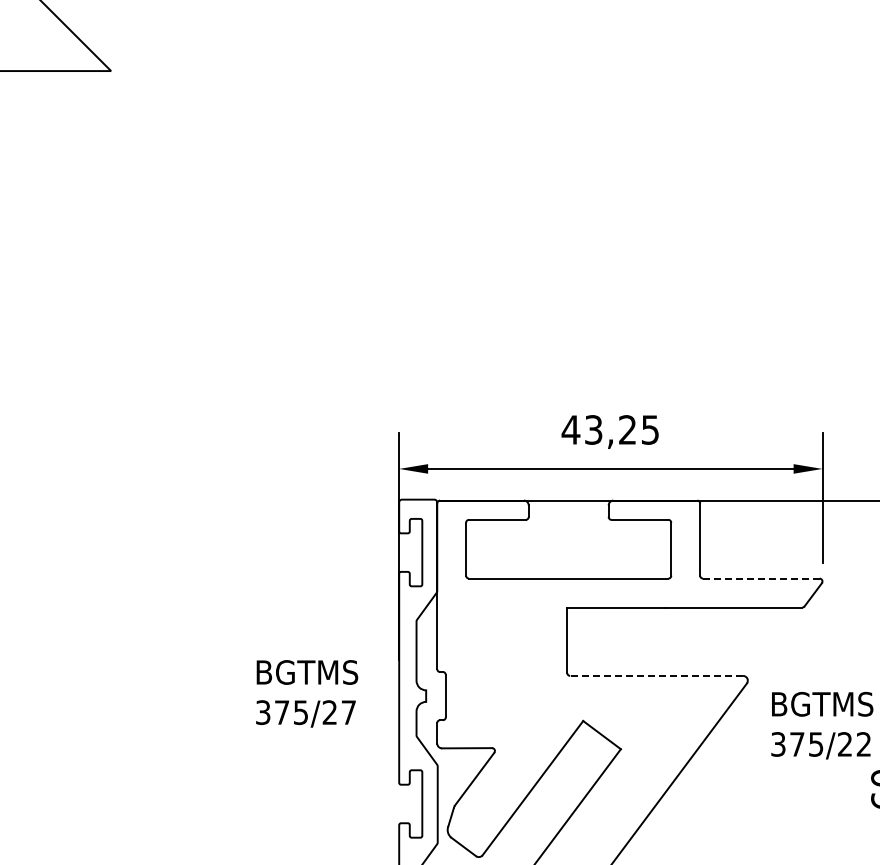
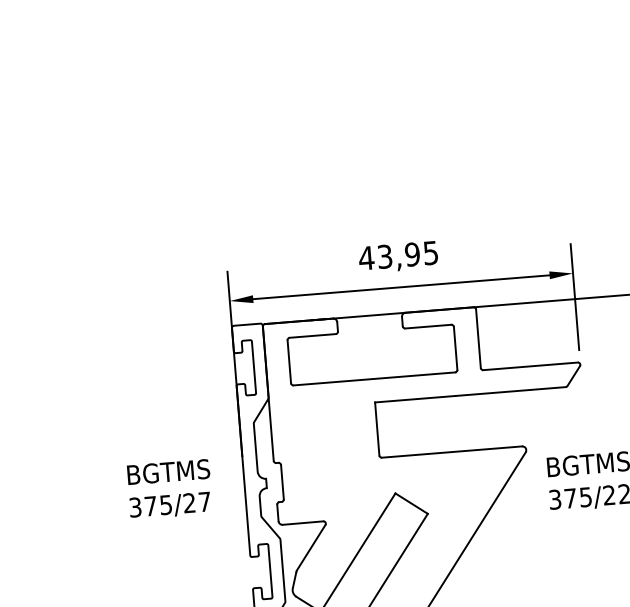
text: (627, 429) -> (412, 254), 43,25 -> 43,95
line: (760, 578) -> (529, 366), dashed -> solid
line: (656, 675) -> (451, 451), dashed -> solid

